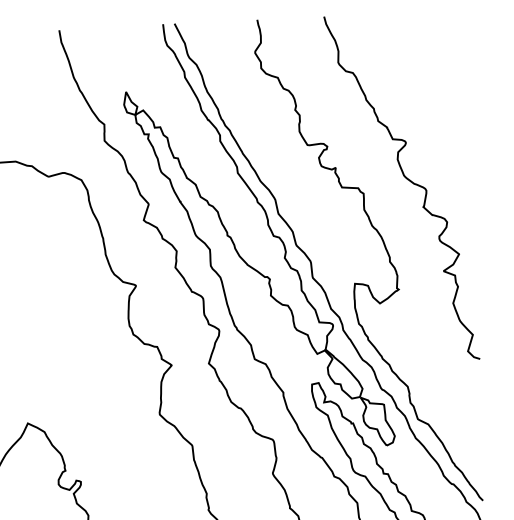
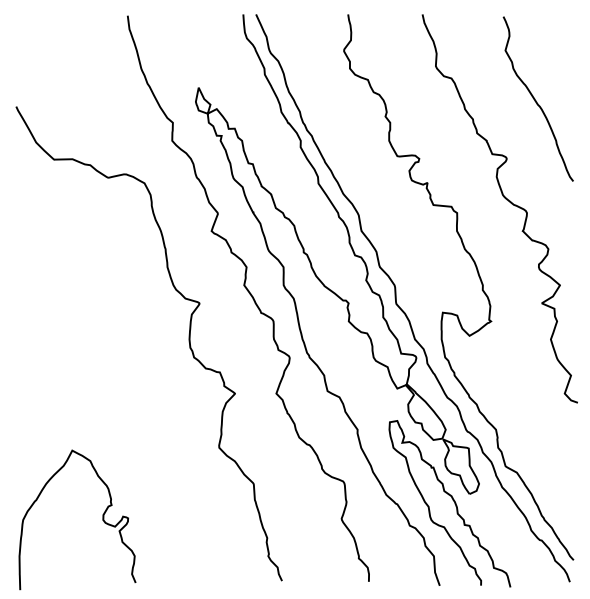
curve: (429, 87) -> (535, 98), added

